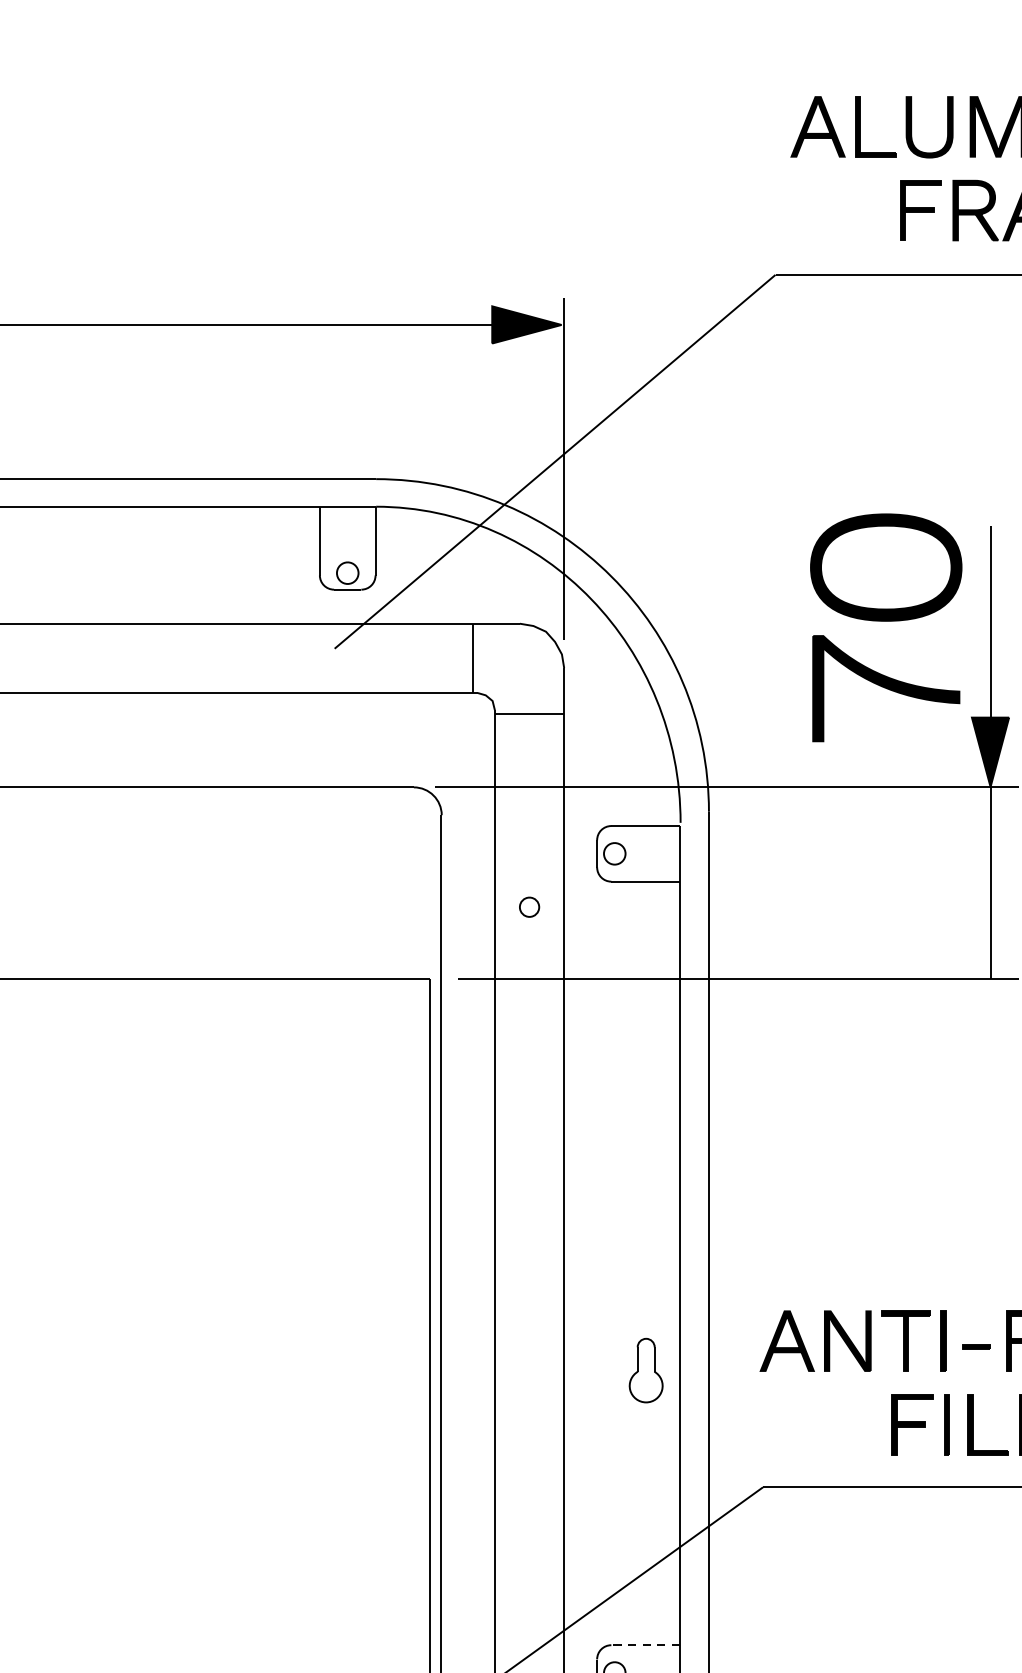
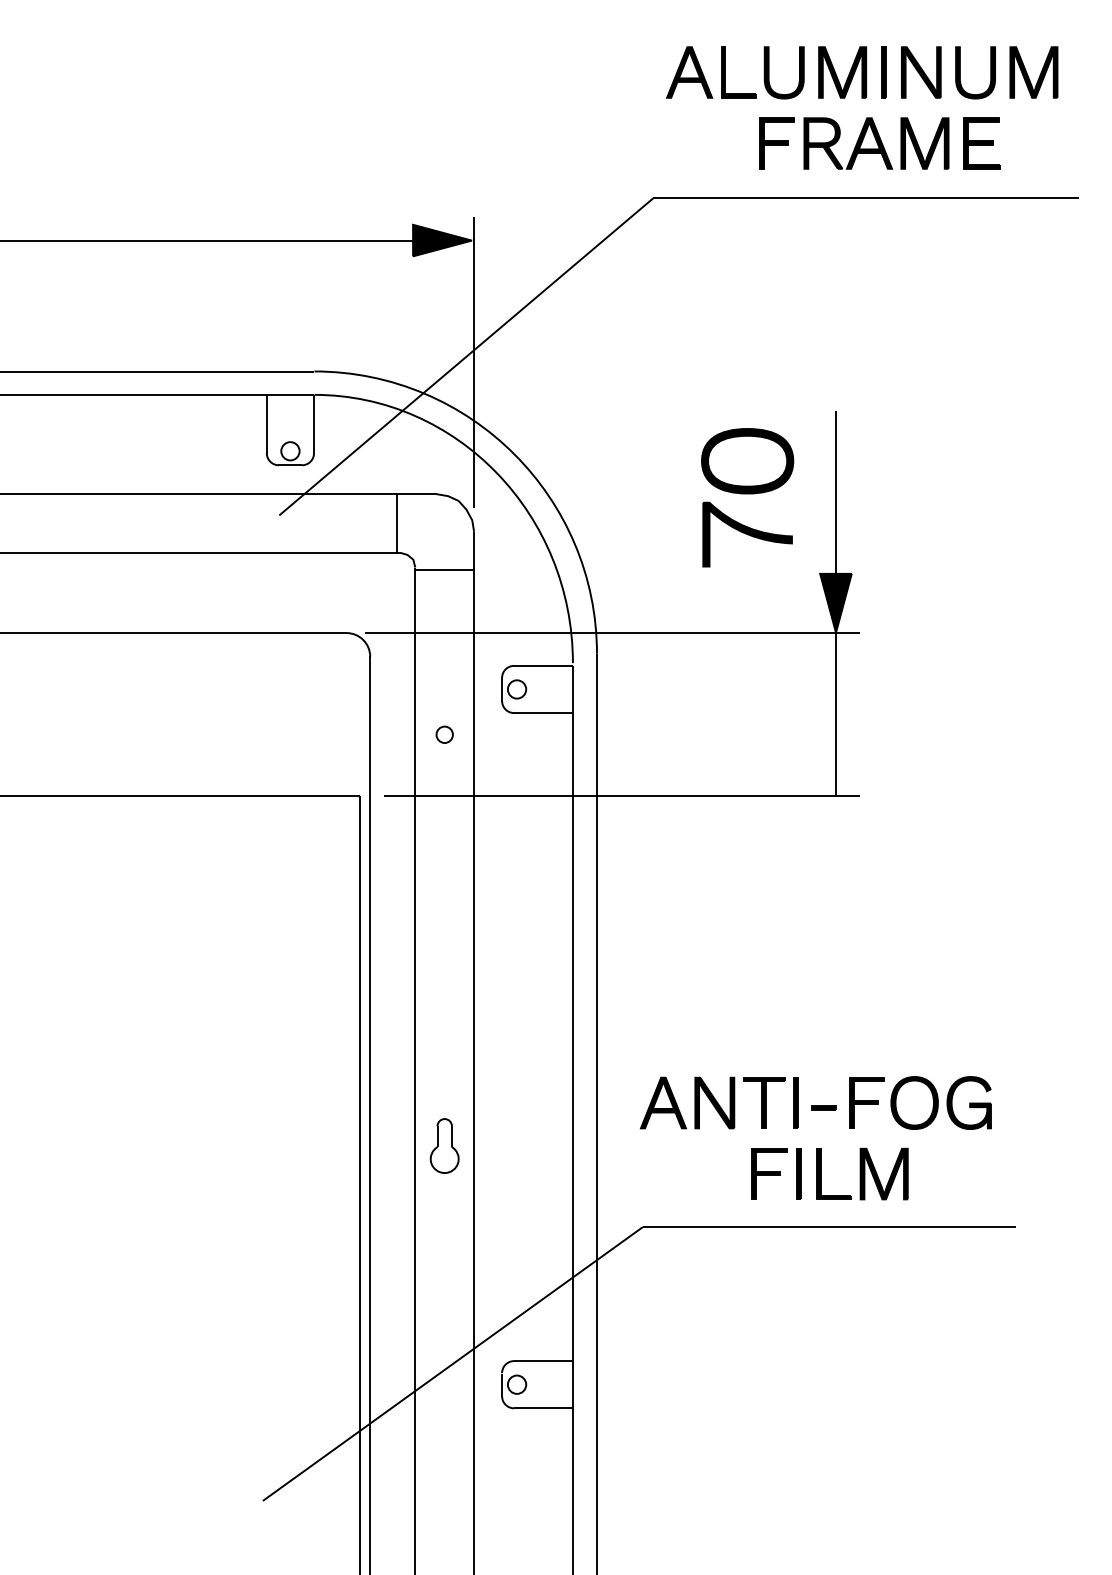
part: (886, 627) -> (747, 497), size x0.71
part: (645, 1369) -> (444, 1145), moved
line: (644, 1645) -> (542, 1361), dashed -> solid

